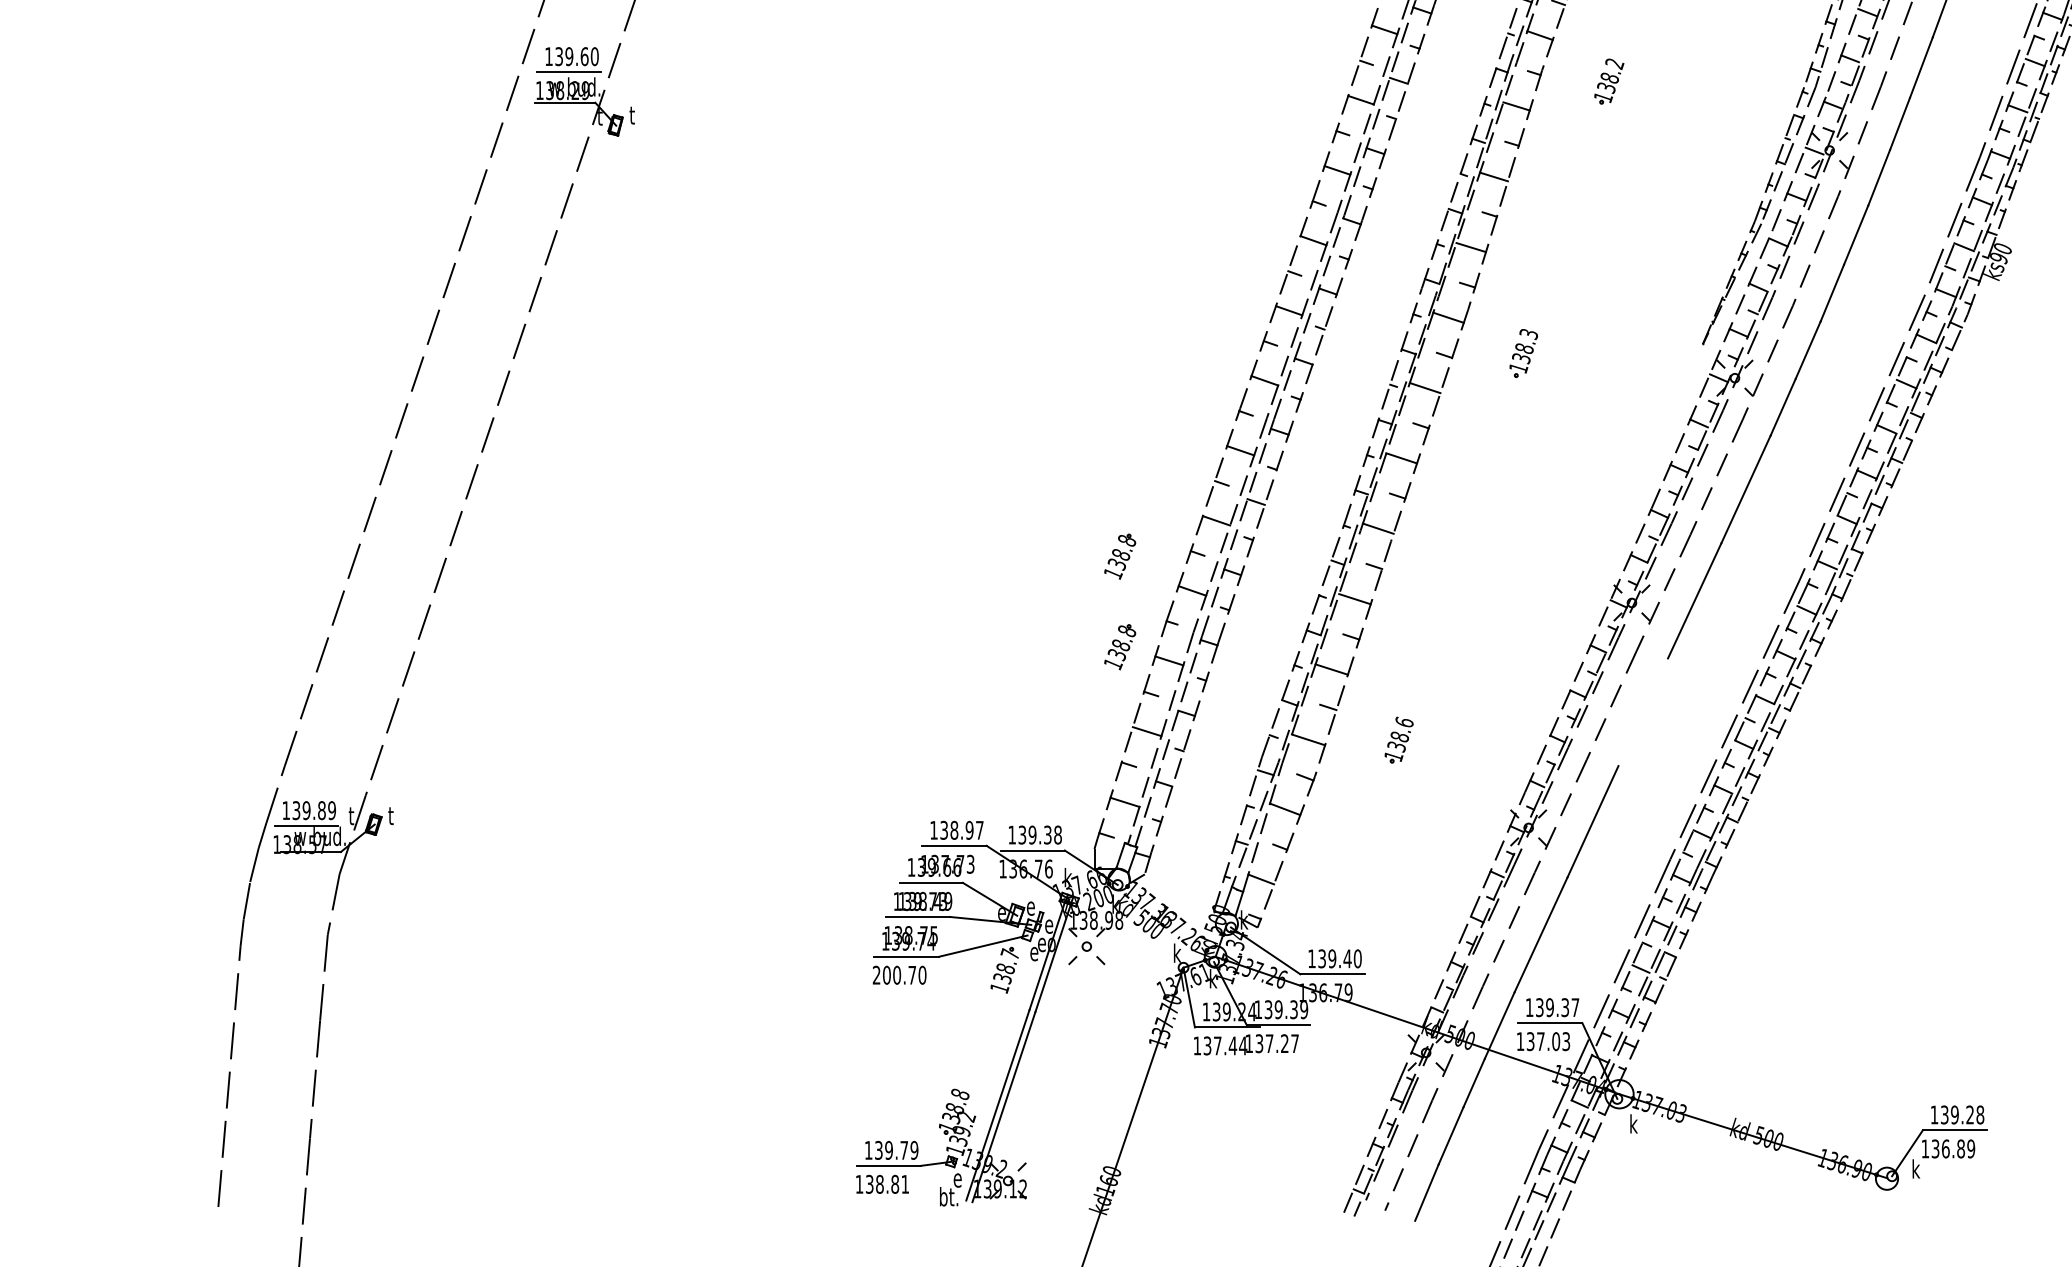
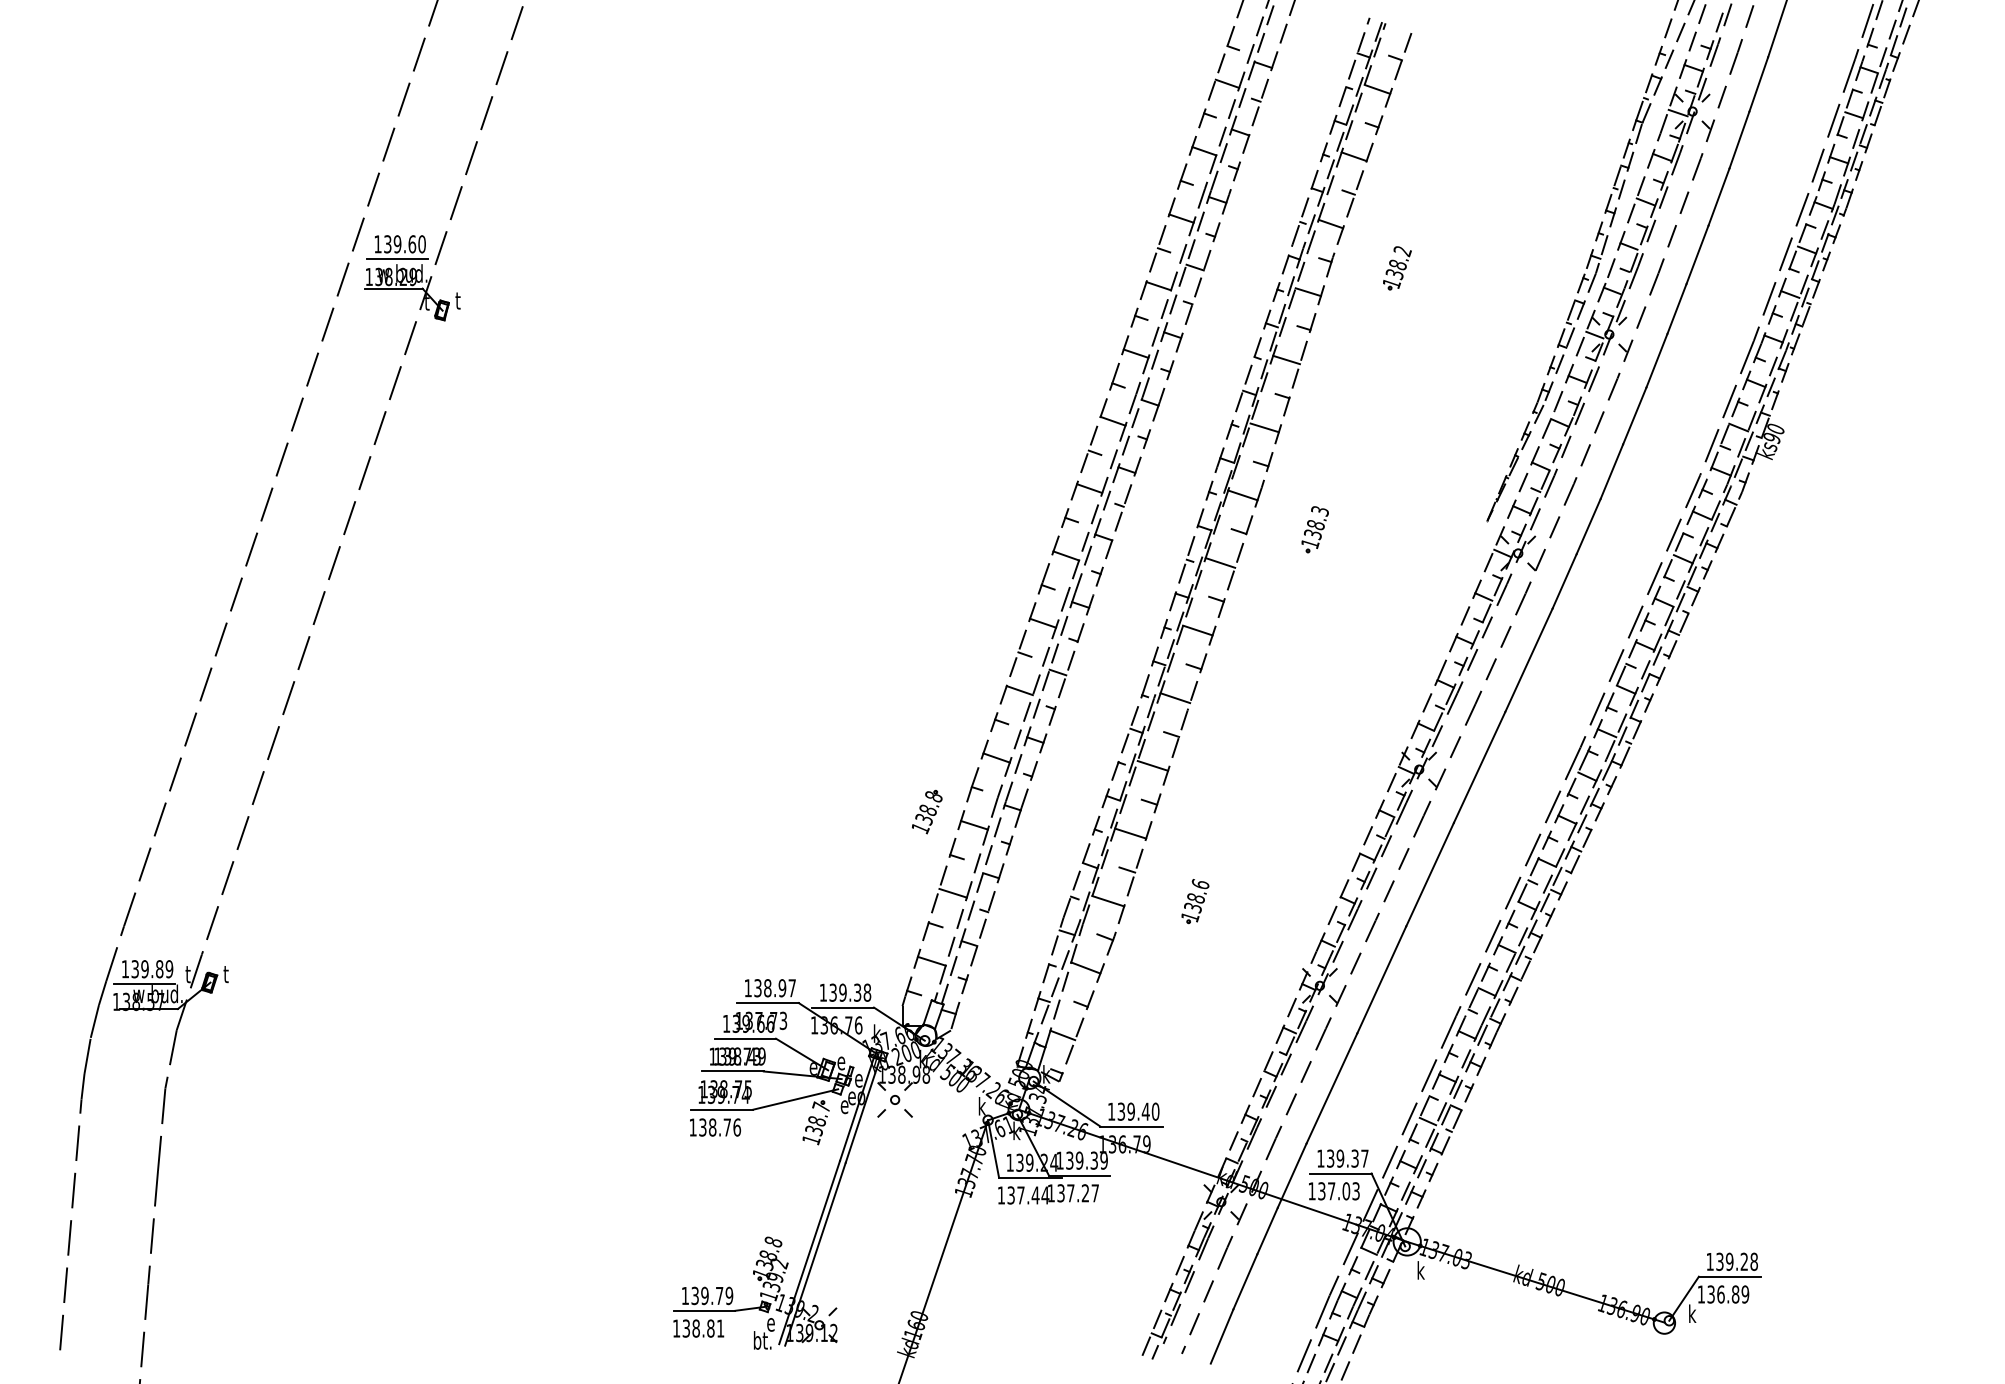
part: (1120, 556) -> (927, 724), removed
line: (1642, 712) -> (1429, 874), added
text: (899, 975) -> (715, 1127), 200.70 -> 138.76

